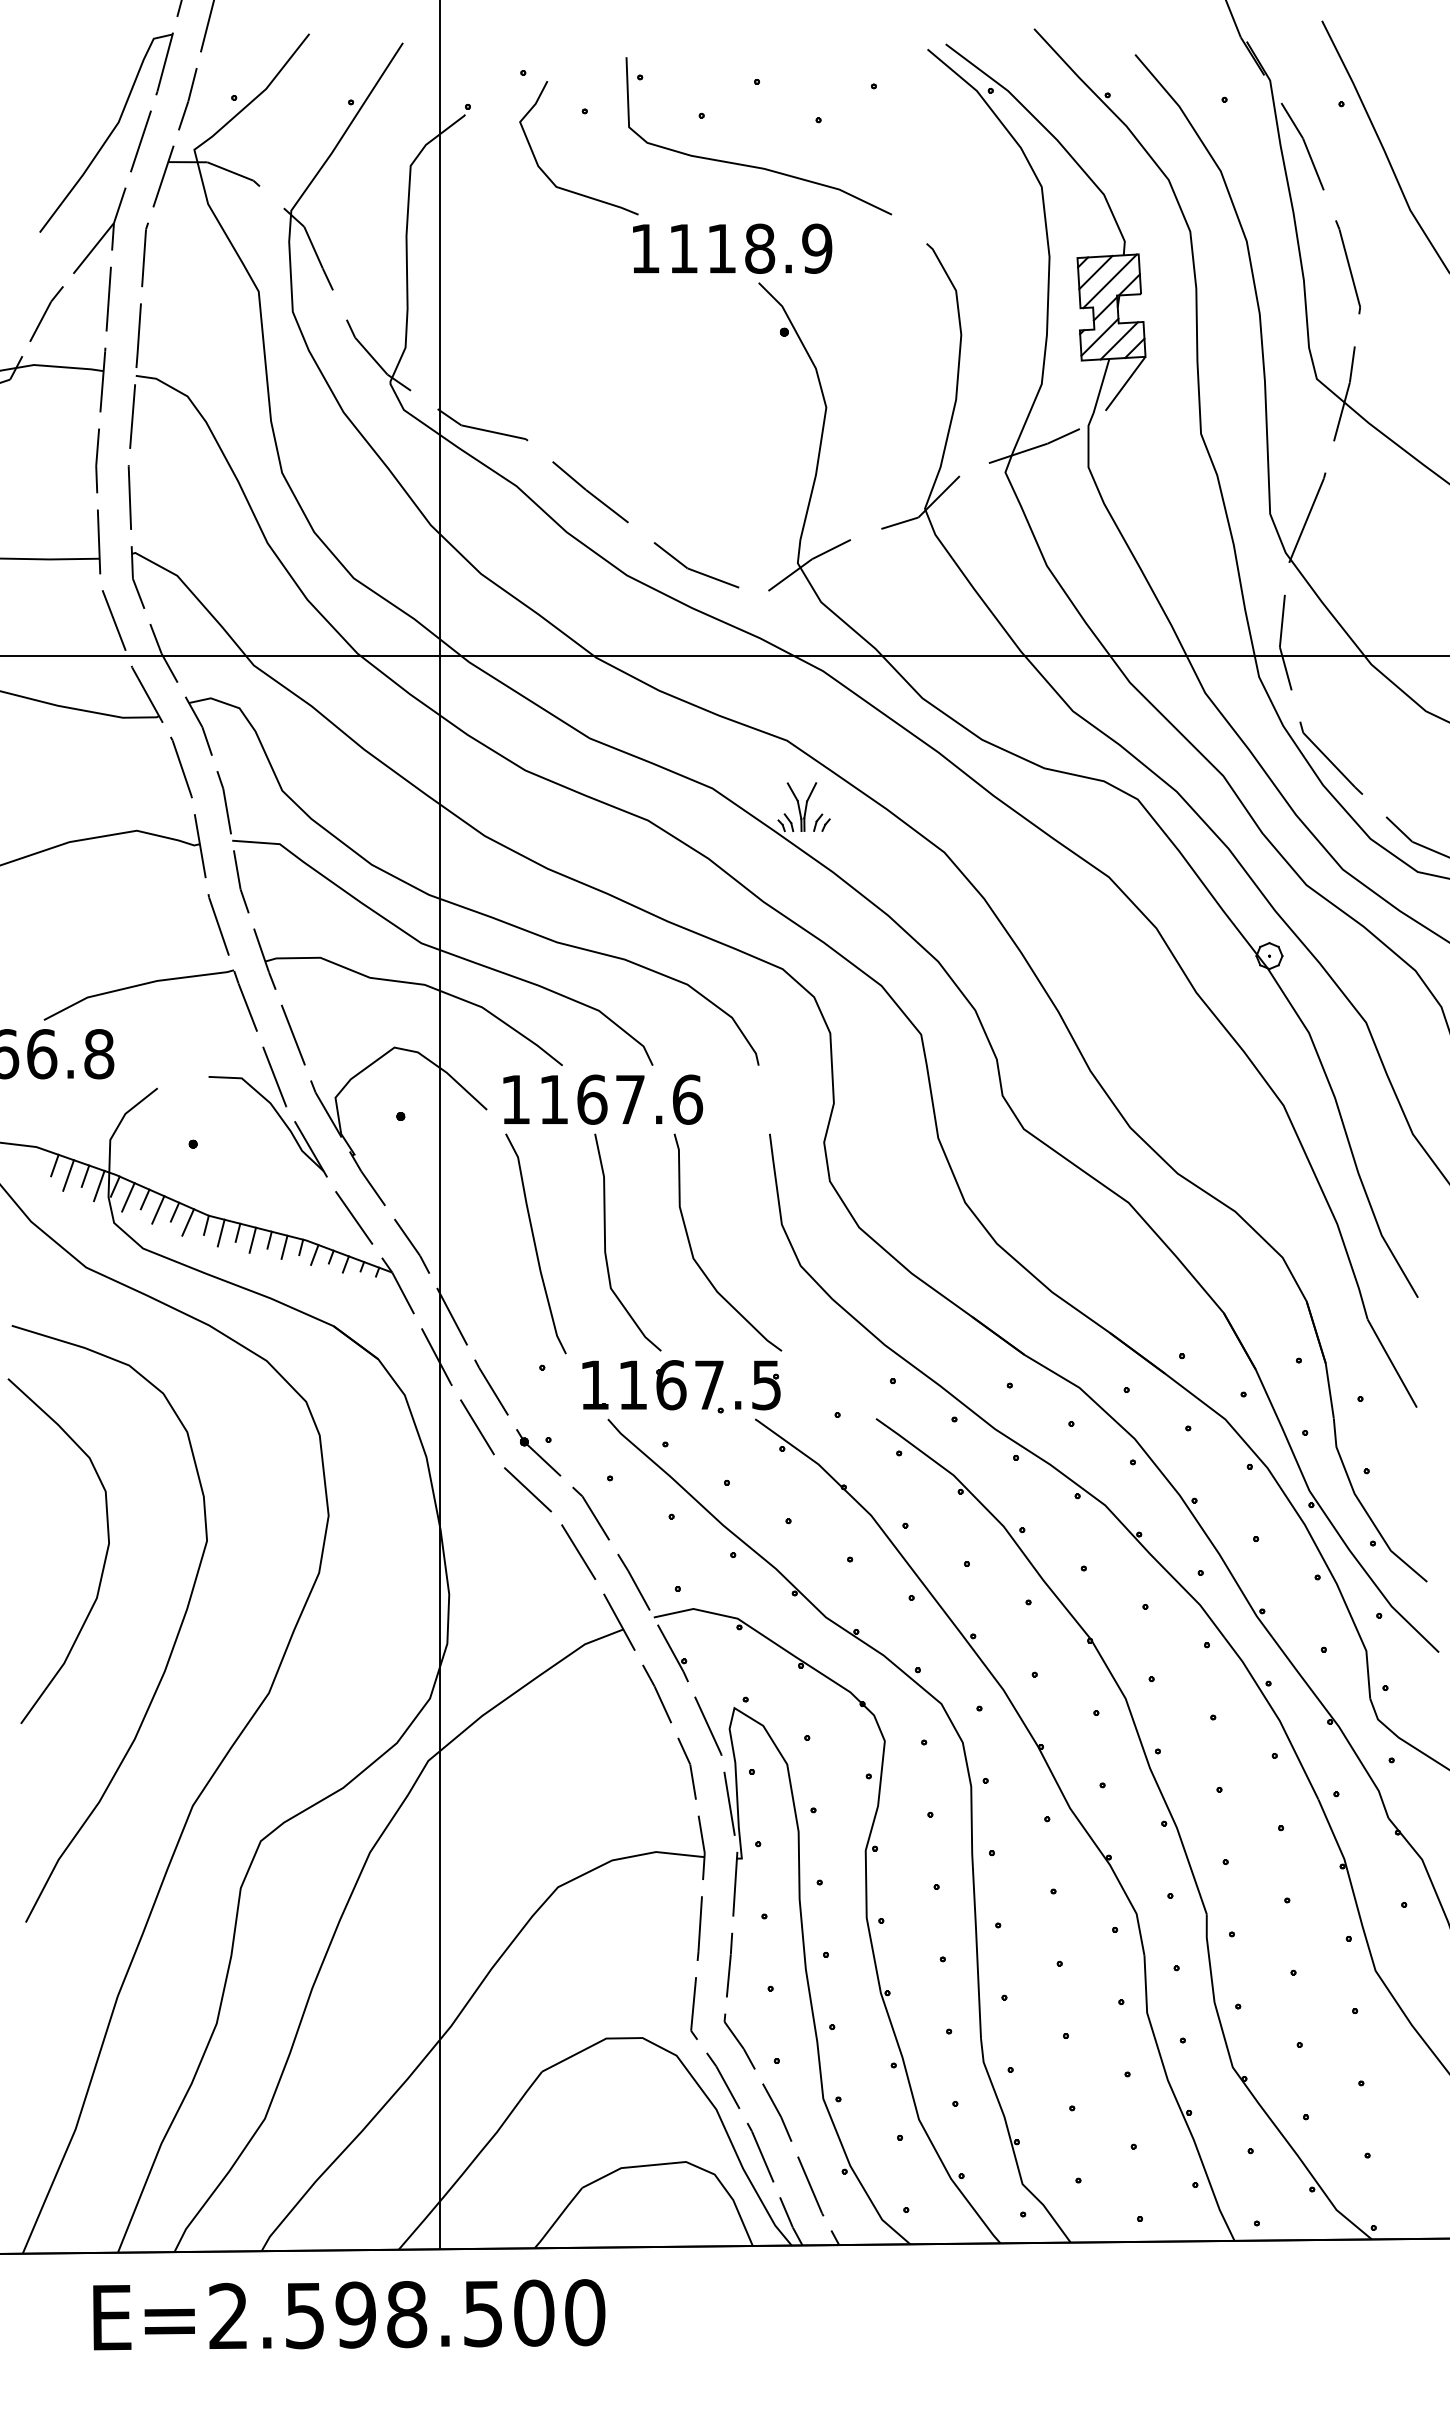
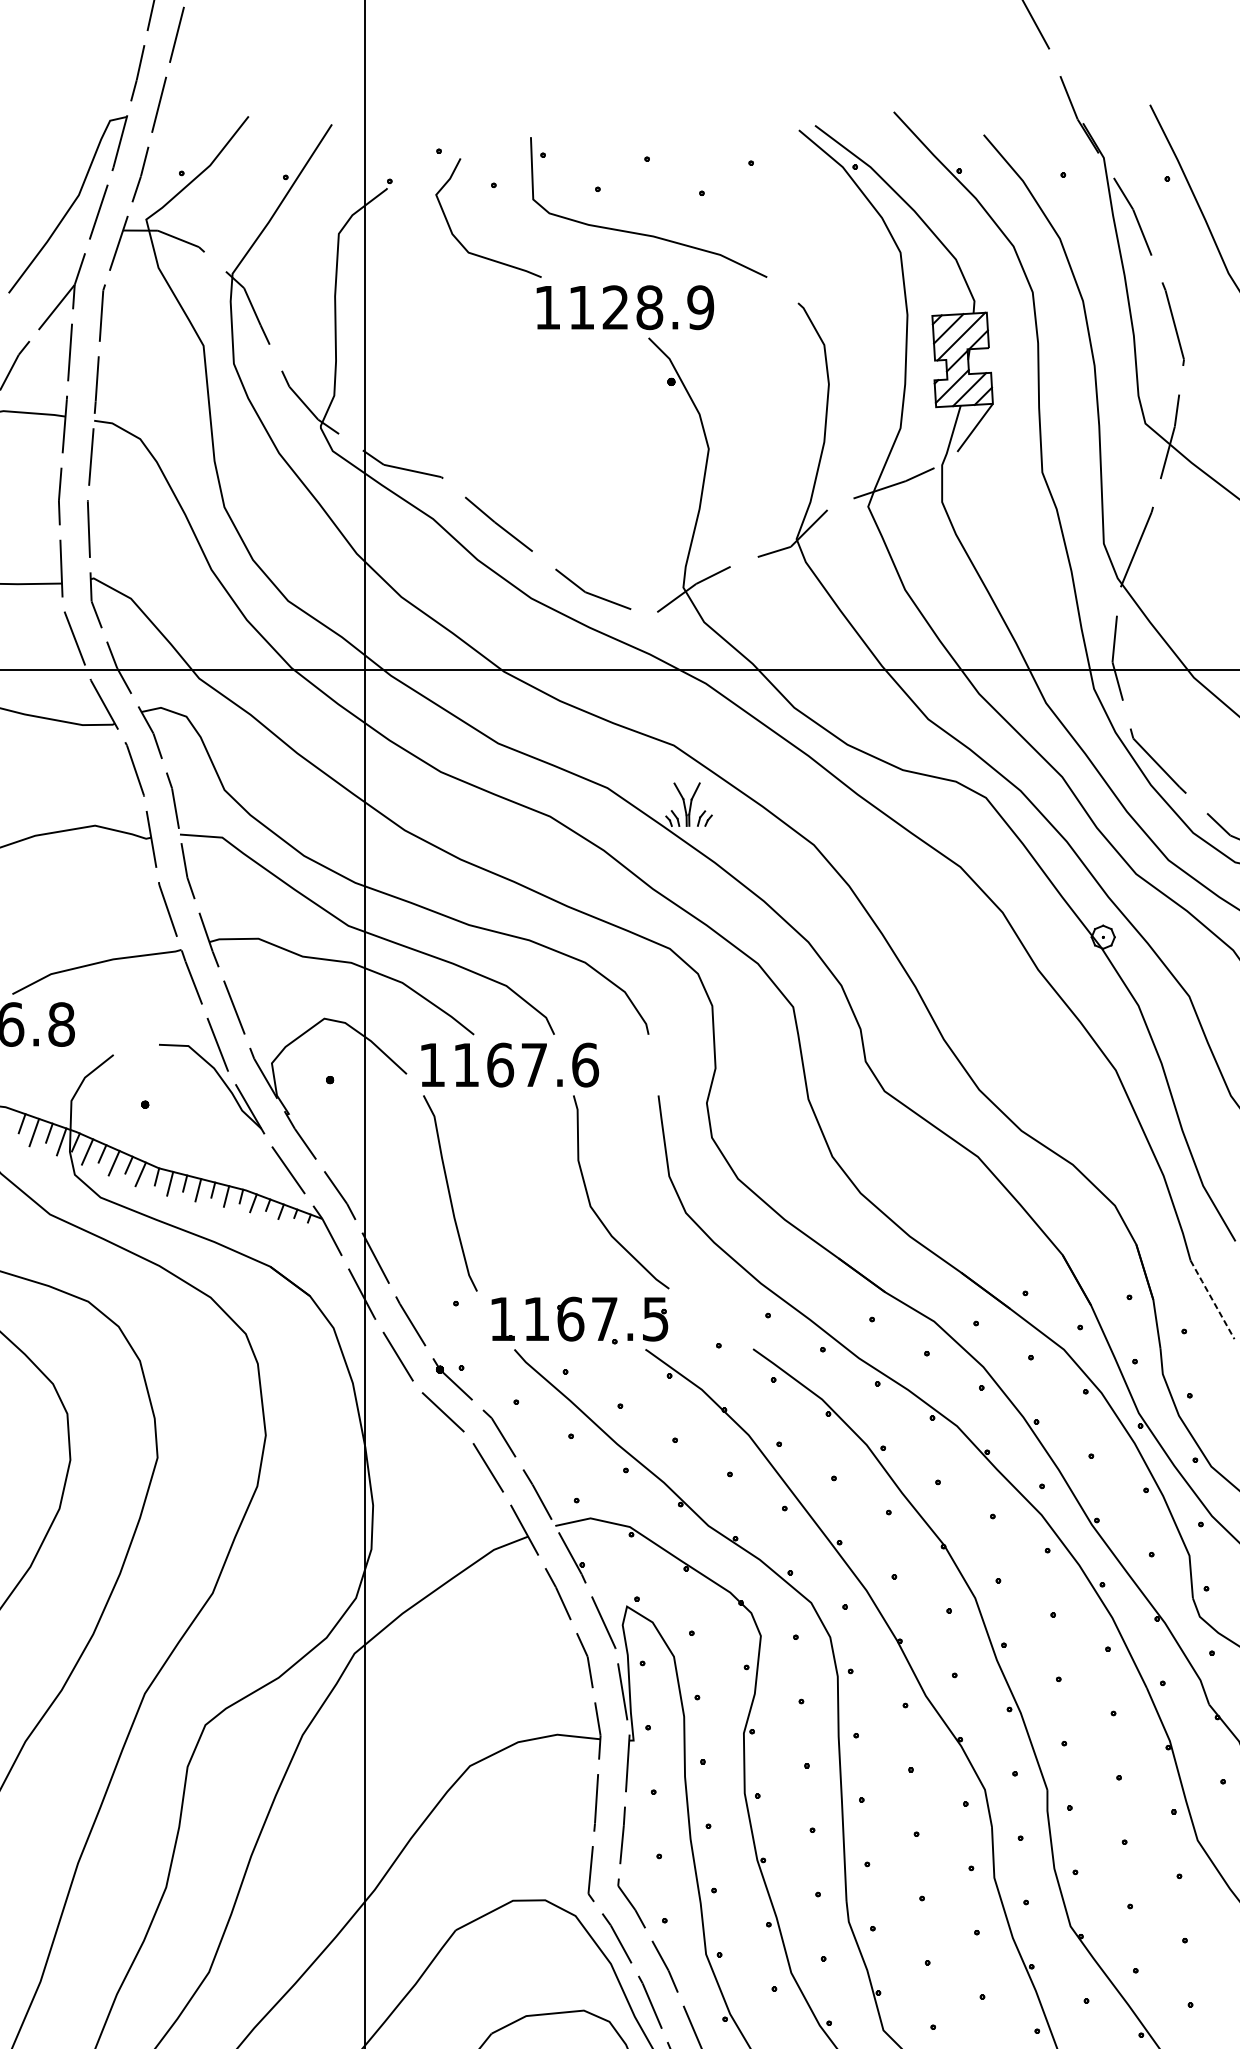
text: (721, 248) -> (615, 307), 1118.9 -> 1128.9
curve: (605, 1242) -> (512, 1192), removed
line: (1392, 1363) -> (1212, 1299), solid -> dashed

